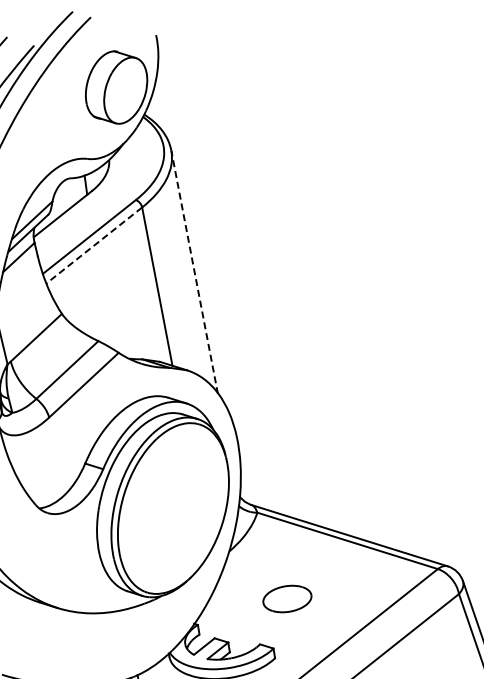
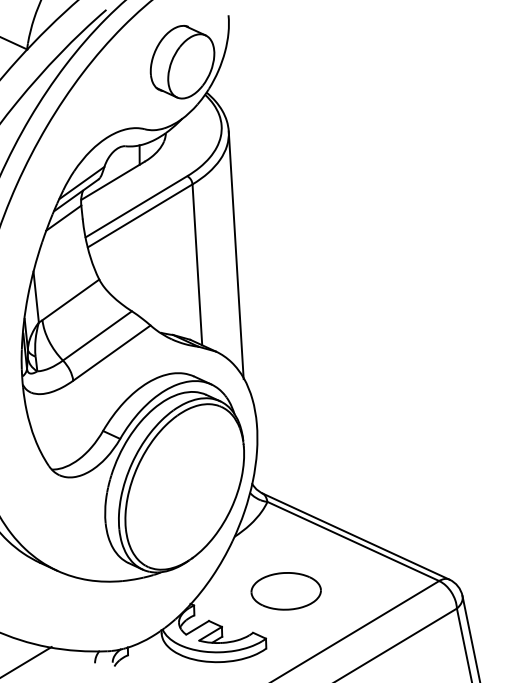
line: (93, 246) -> (139, 216), dashed -> solid
line: (194, 272) -> (236, 255), dashed -> solid
part: (286, 599) -> (285, 591), size x1.43

